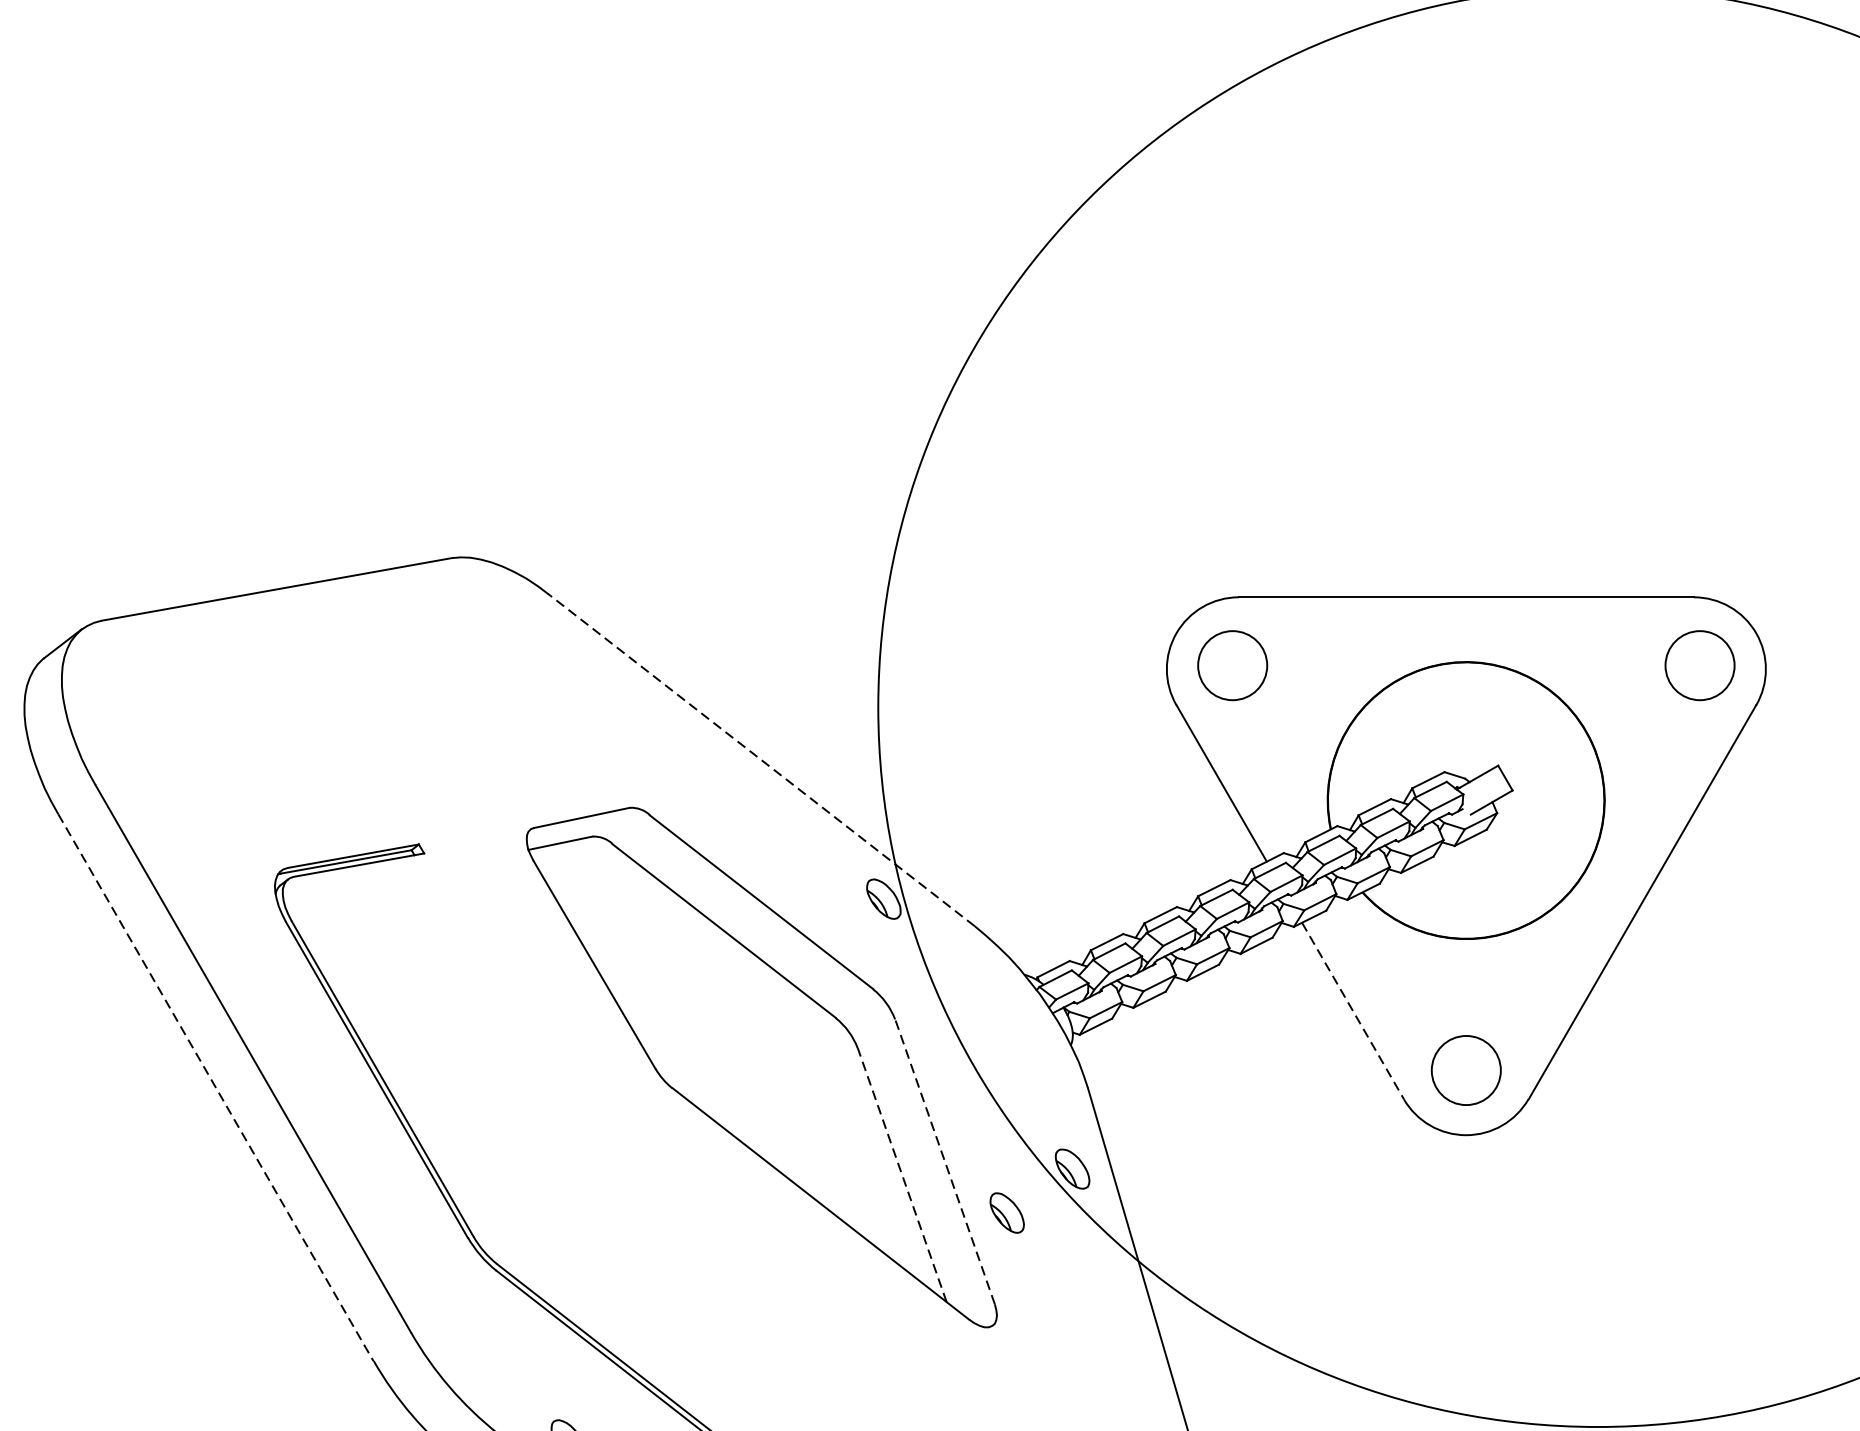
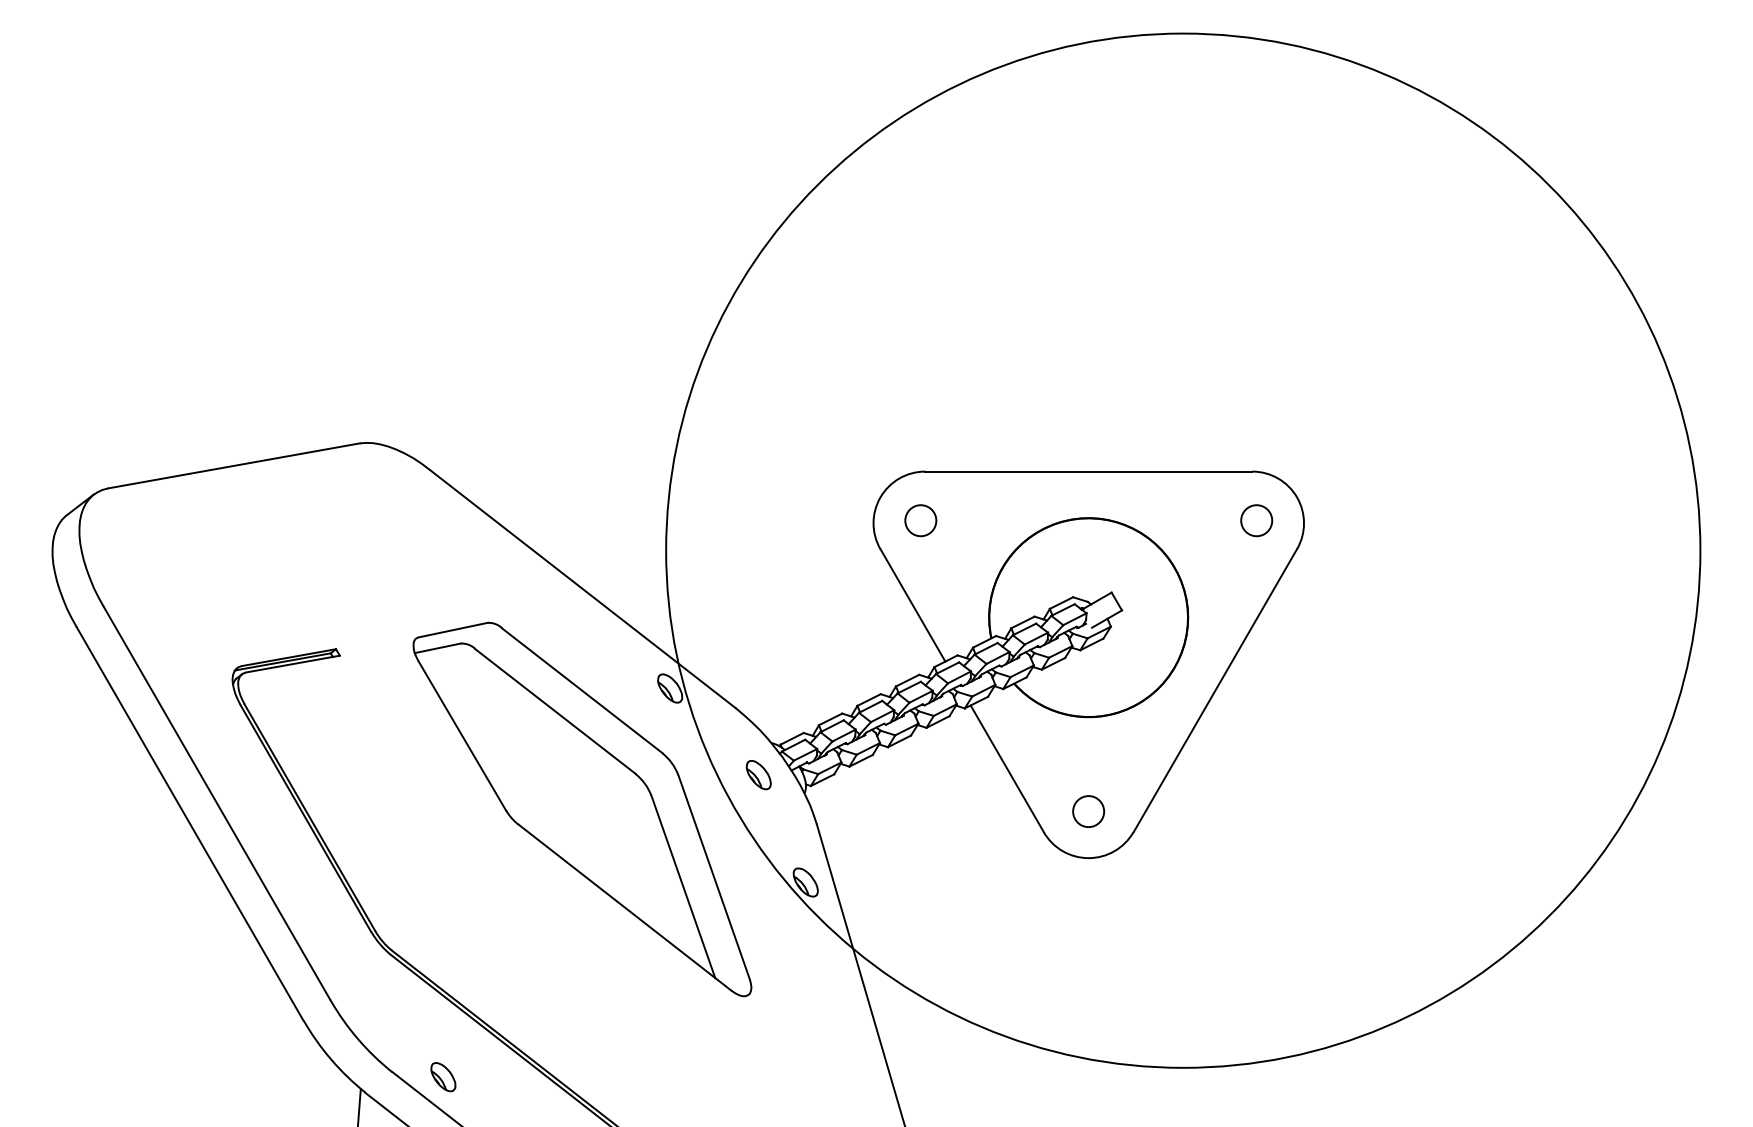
circle: (1232, 665) -> (920, 520), size x0.62
circle: (1699, 665) -> (1256, 520), size x0.62
line: (761, 759) -> (582, 588), dashed -> solid
line: (1353, 1011) -> (1007, 769), dashed -> solid
circle: (1465, 1070) -> (1088, 811), size x0.62
line: (216, 1088) -> (190, 824), dashed -> solid
line: (944, 1160) -> (713, 876), dashed -> solid
line: (902, 1174) -> (683, 886), dashed -> solid
part: (1006, 1213) -> (758, 775), moved

